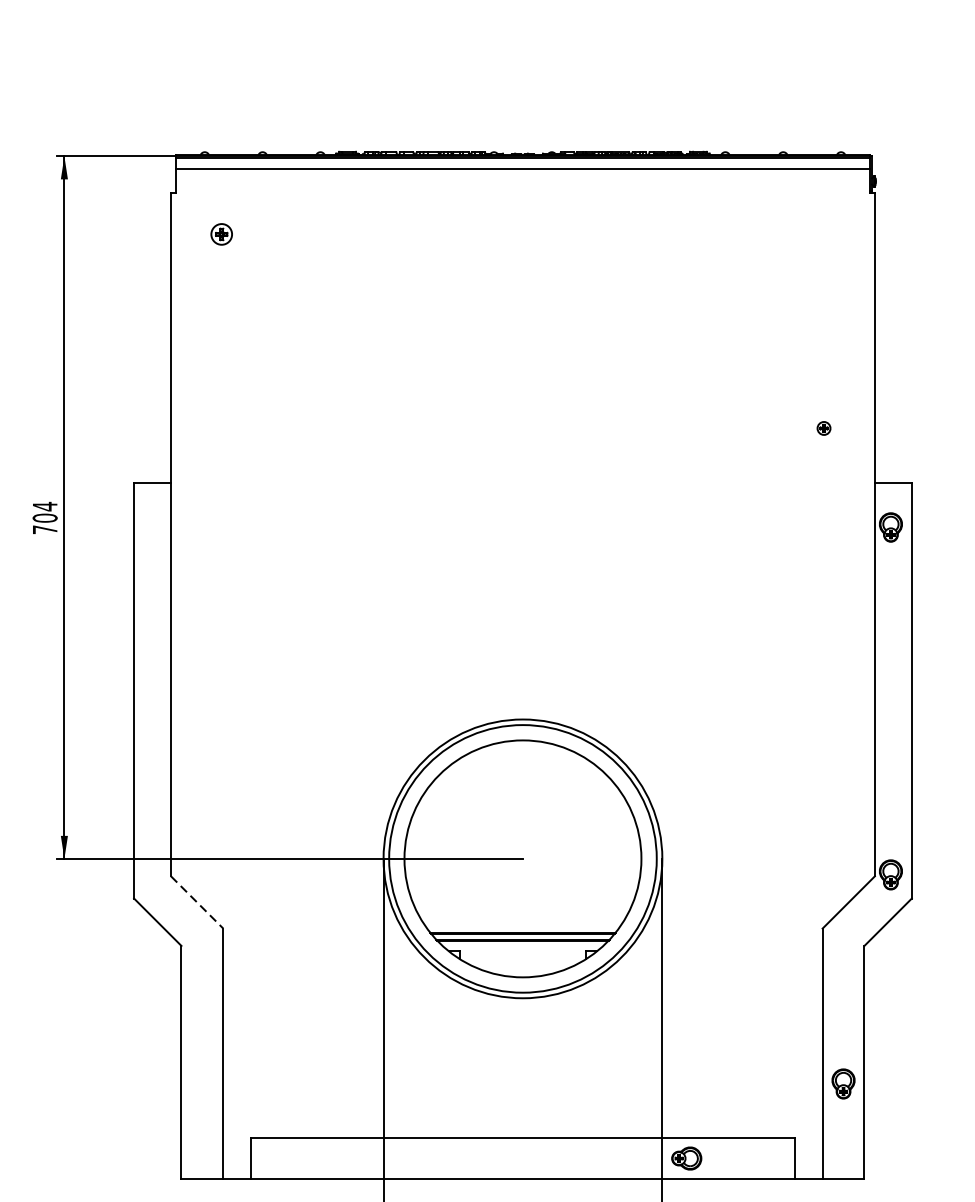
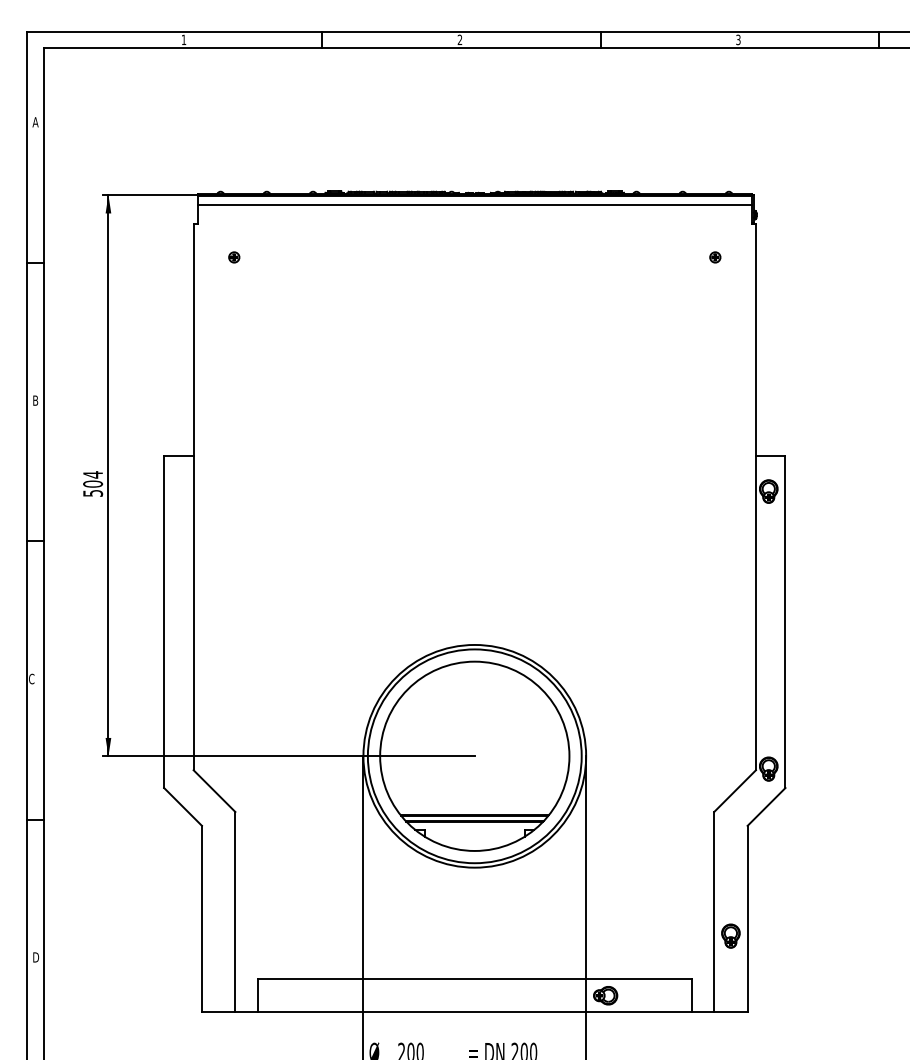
part: (222, 234) -> (234, 257), size x0.62
part: (824, 428) -> (715, 257), moved
text: (45, 529) -> (93, 493), 704 -> 504
line: (197, 902) -> (214, 791), dashed -> solid

